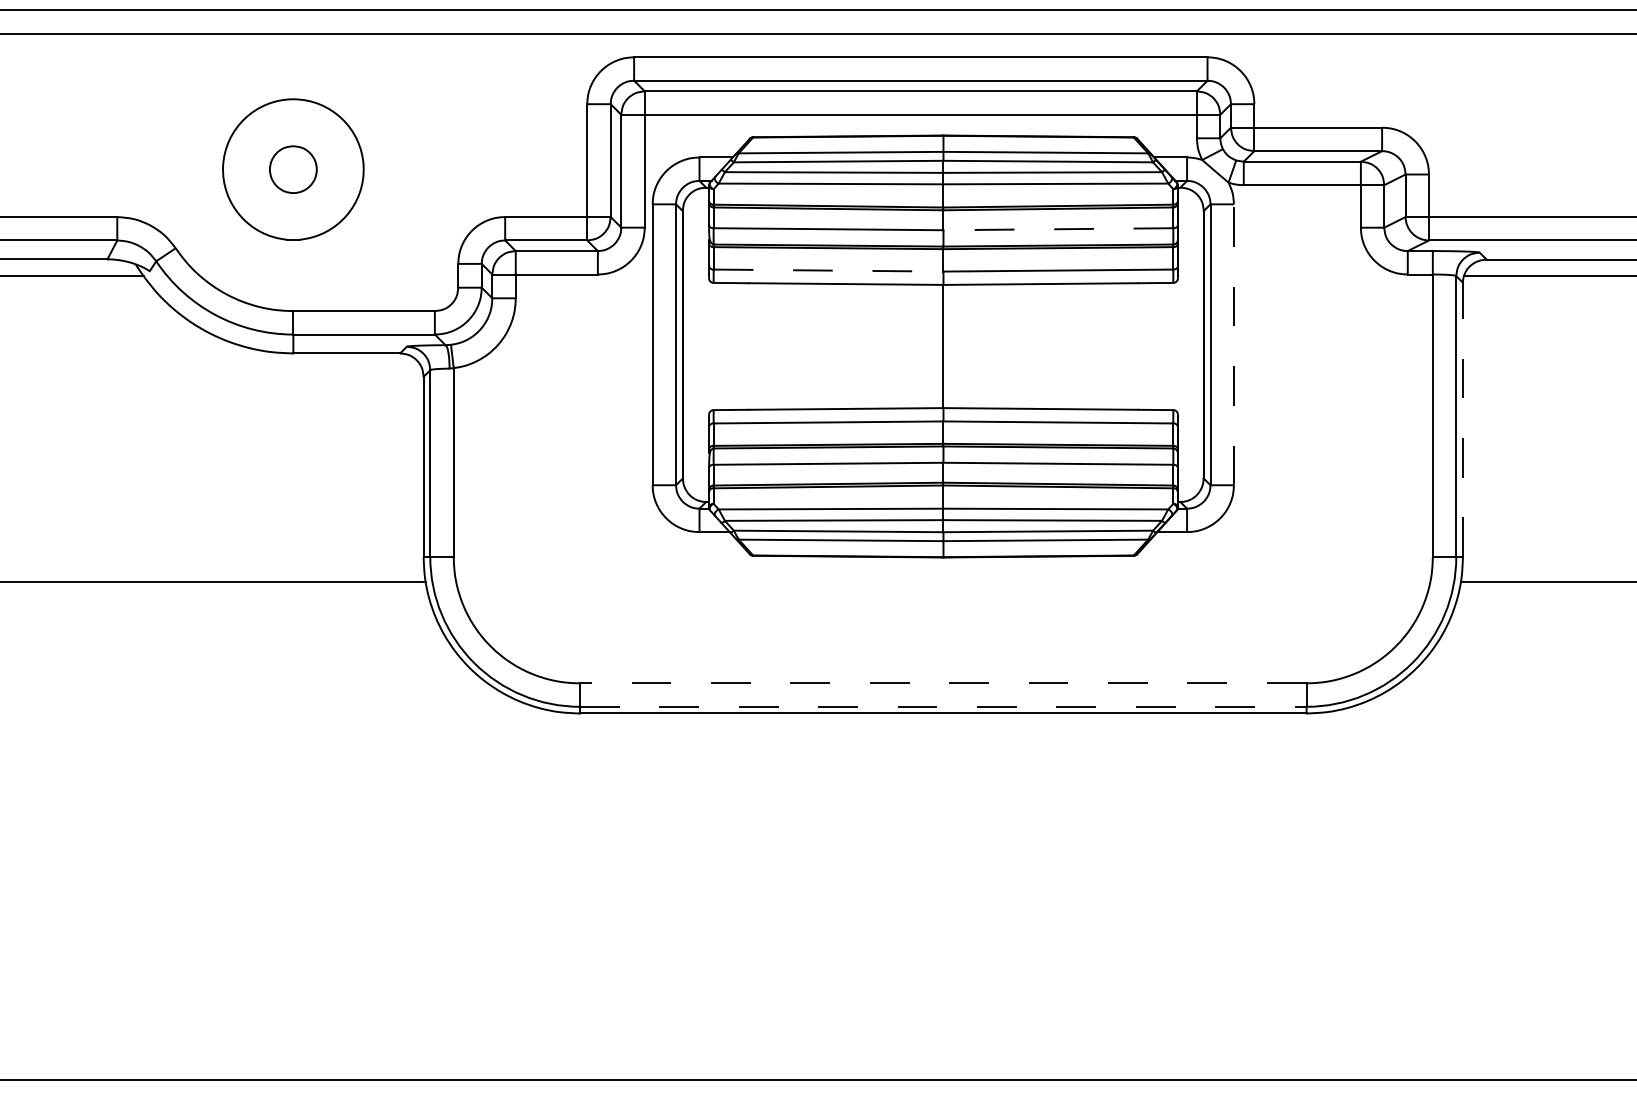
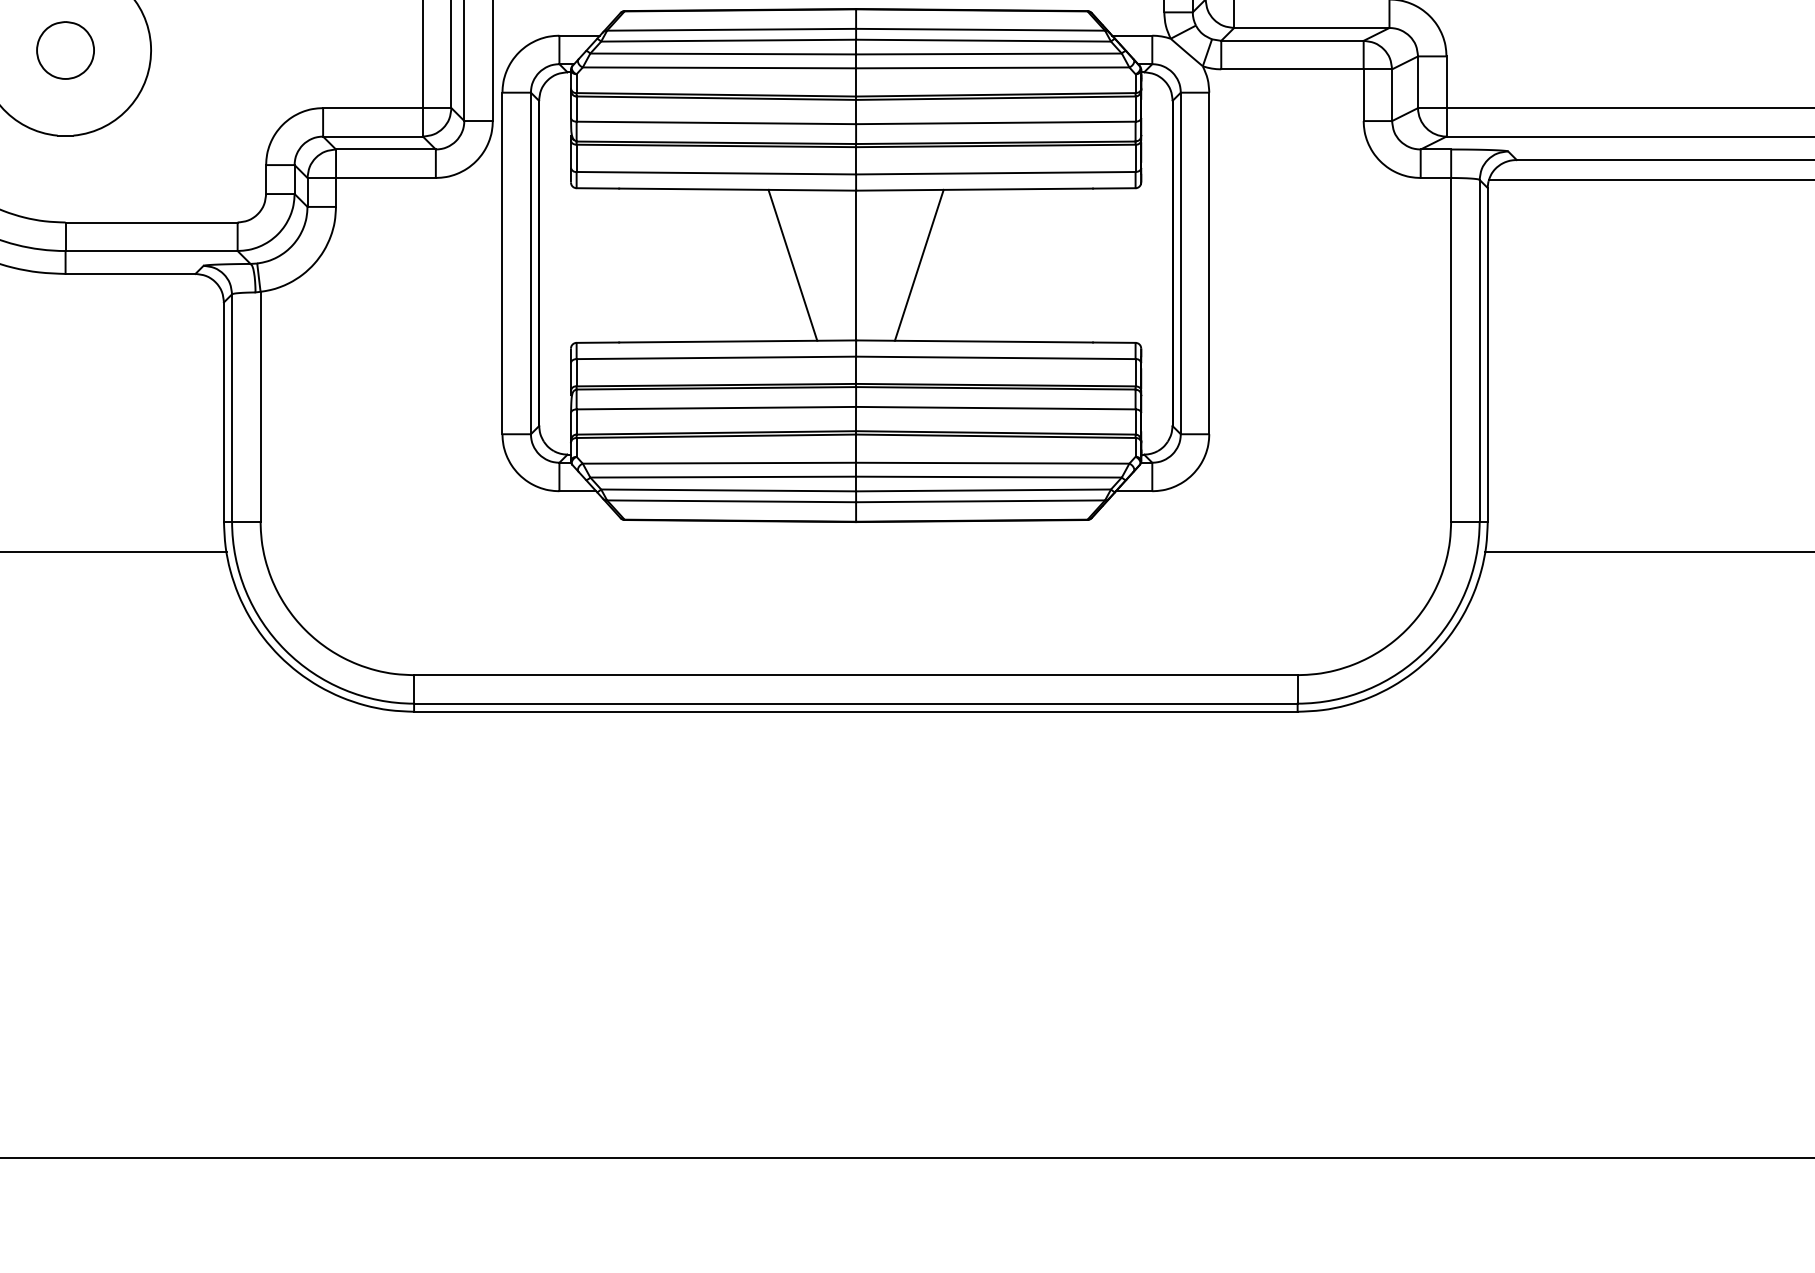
line: (1058, 229) -> (995, 123), dashed -> solid
line: (828, 270) -> (716, 173), dashed -> solid
line: (1233, 344) -> (1208, 263), dashed -> solid
line: (891, 346) -> (792, 265), added
line: (995, 346) -> (919, 265), added
line: (1462, 419) -> (1487, 354), dashed -> solid
line: (942, 683) -> (854, 675), dashed -> solid
line: (943, 706) -> (856, 703), dashed -> solid

